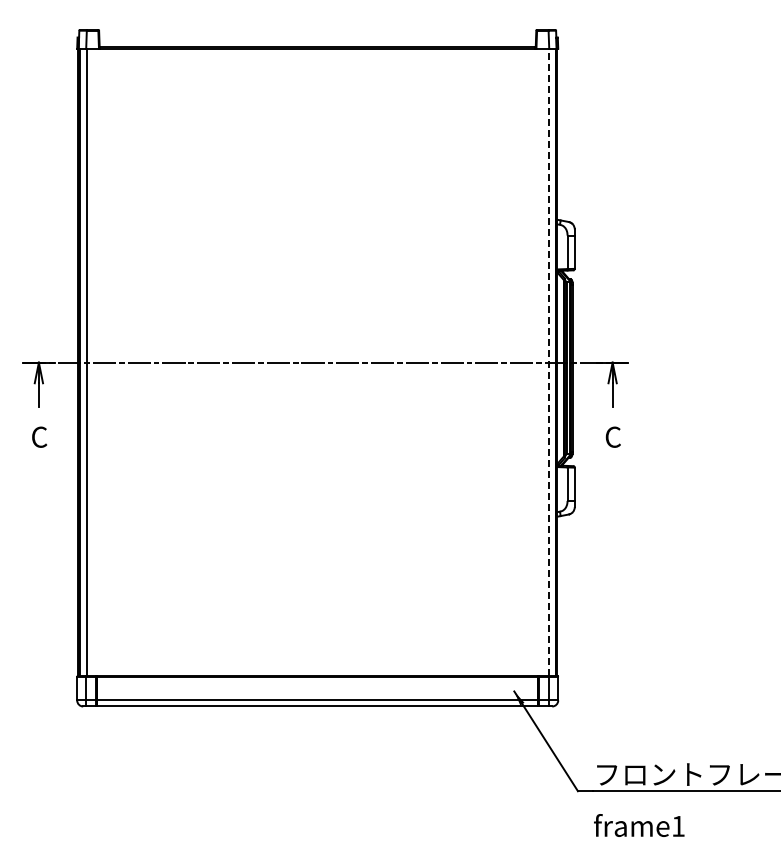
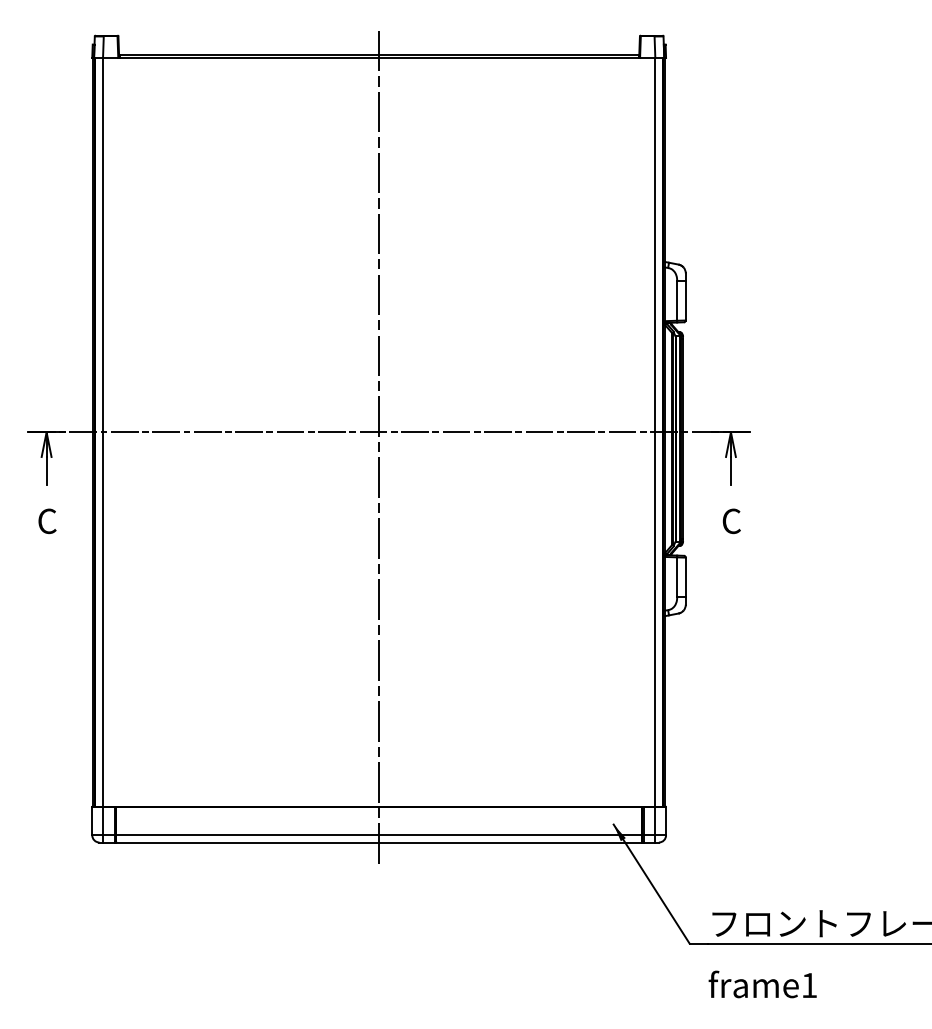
line: (548, 362) -> (654, 432), dashed -> solid
line: (317, 376) -> (378, 448), added

